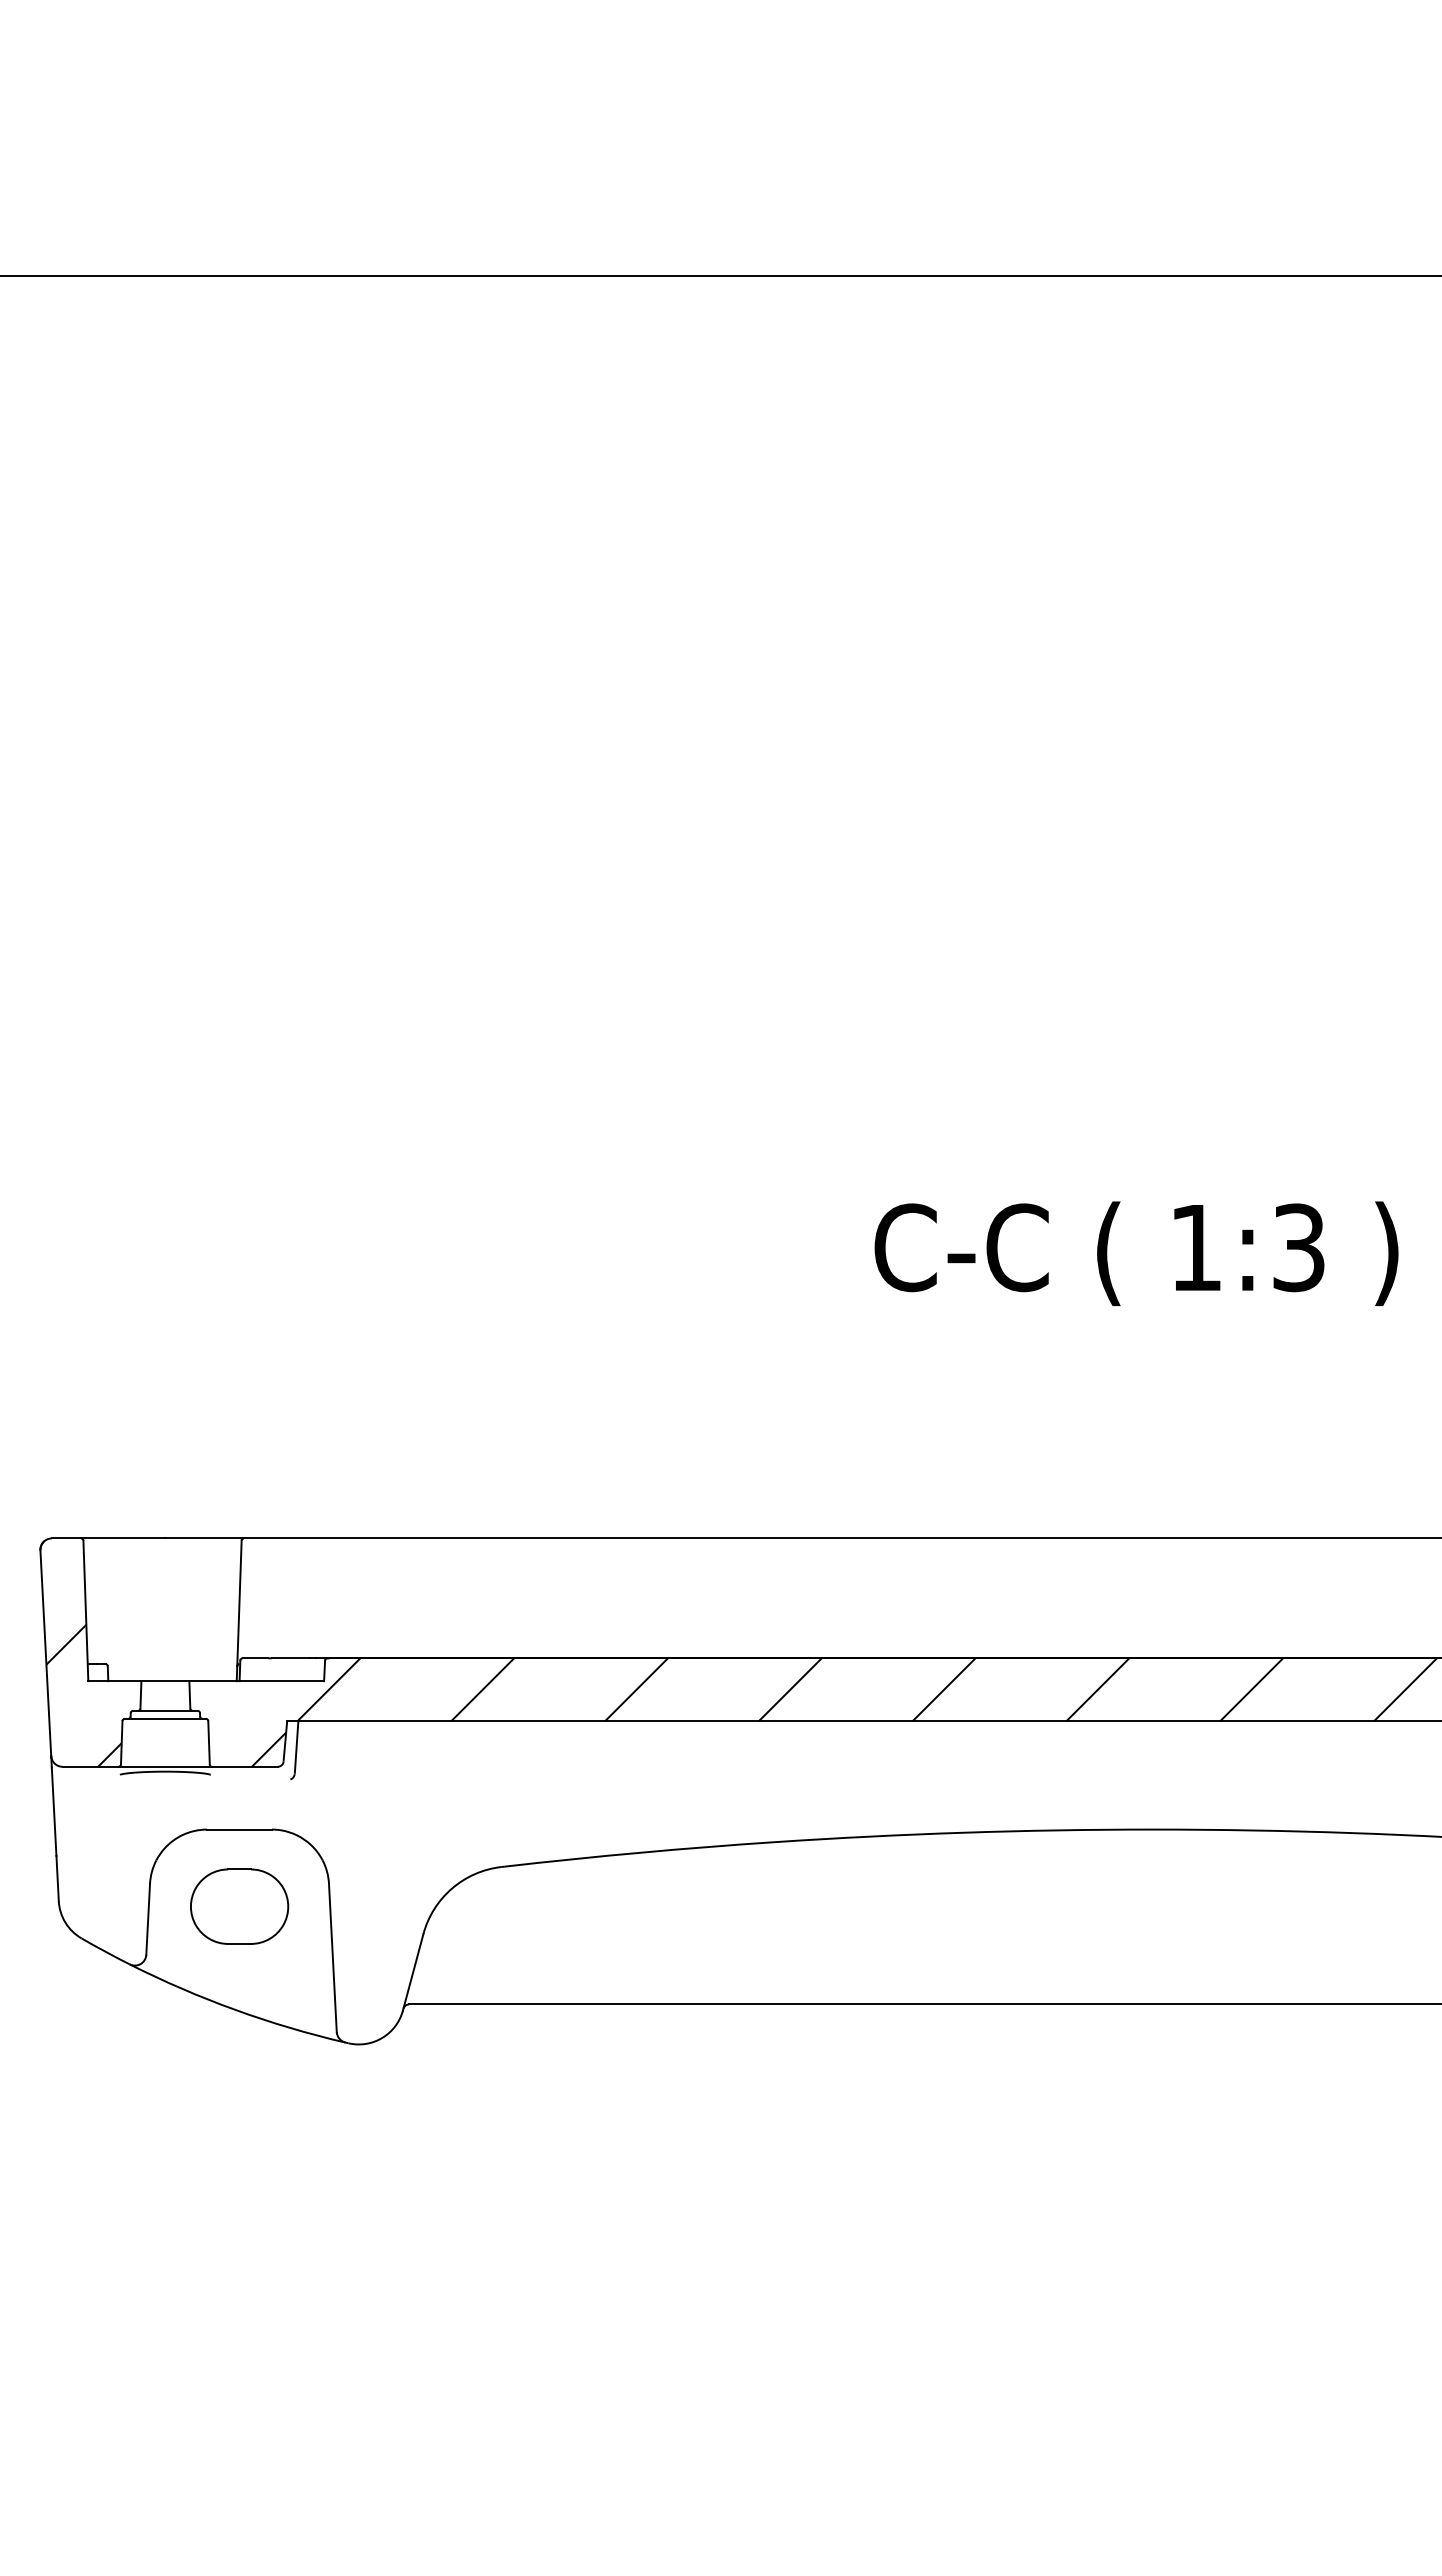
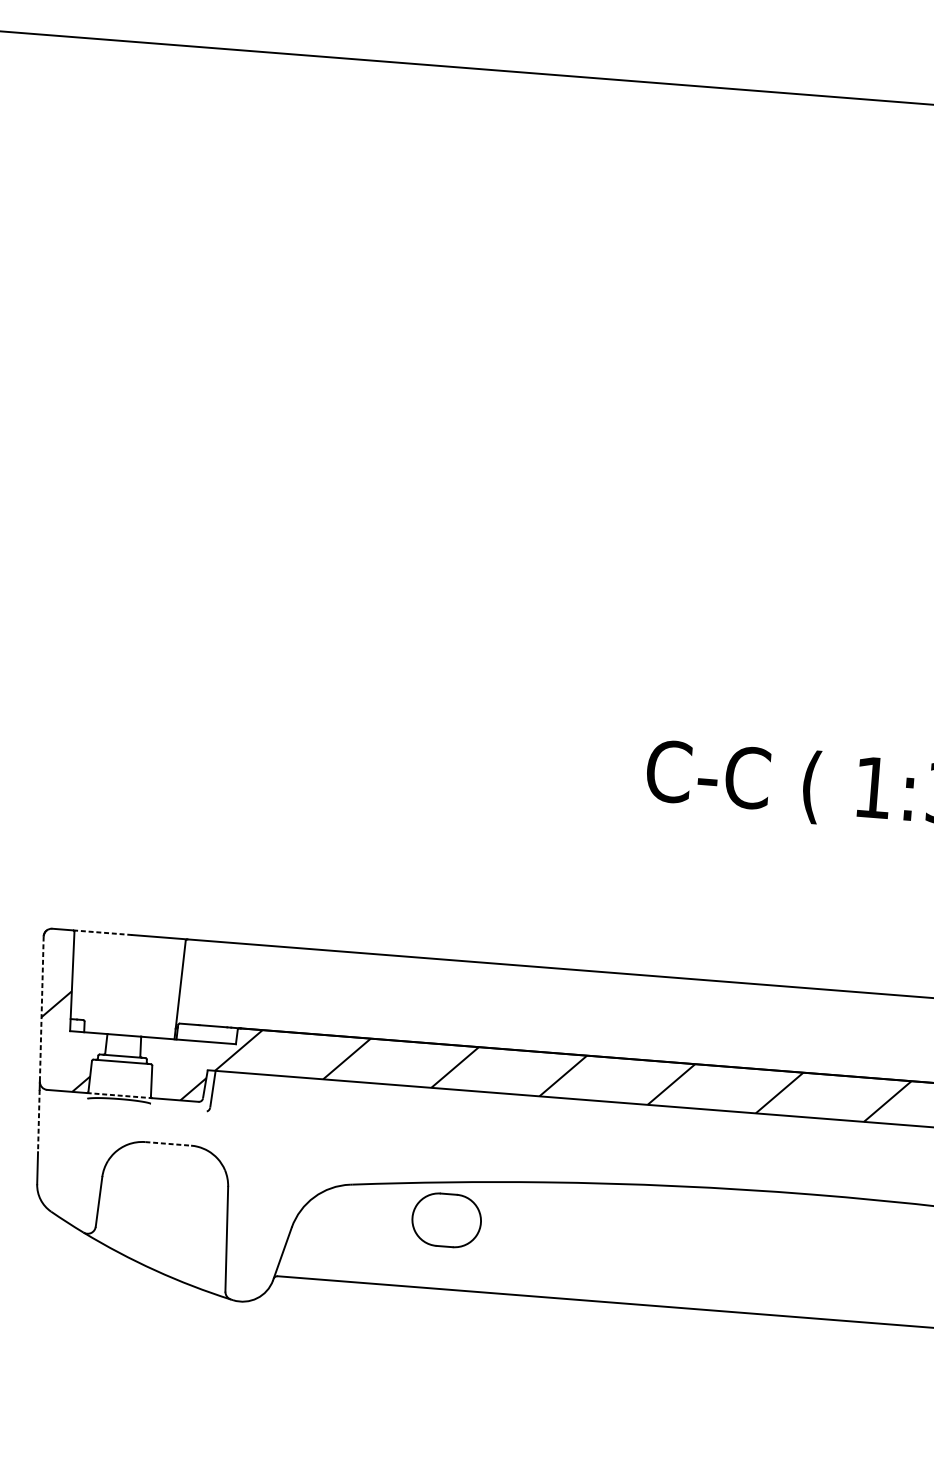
line: (122, 1538) -> (102, 932), solid -> dashed
line: (45, 1653) -> (41, 1009), solid -> dashed
line: (165, 1766) -> (119, 1095), solid -> dashed
line: (54, 1812) -> (39, 1121), solid -> dashed
line: (240, 1829) -> (168, 1143), solid -> dashed
part: (239, 1906) -> (446, 1220), moved

